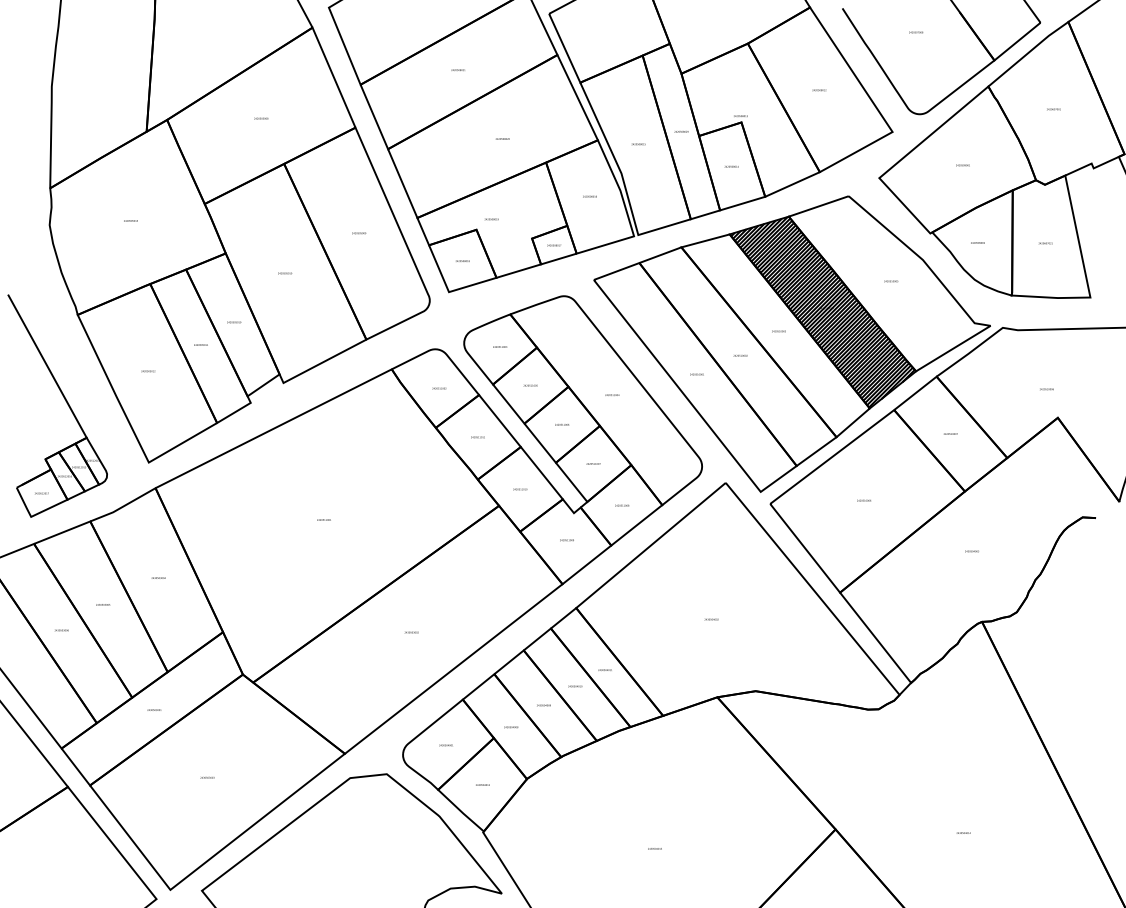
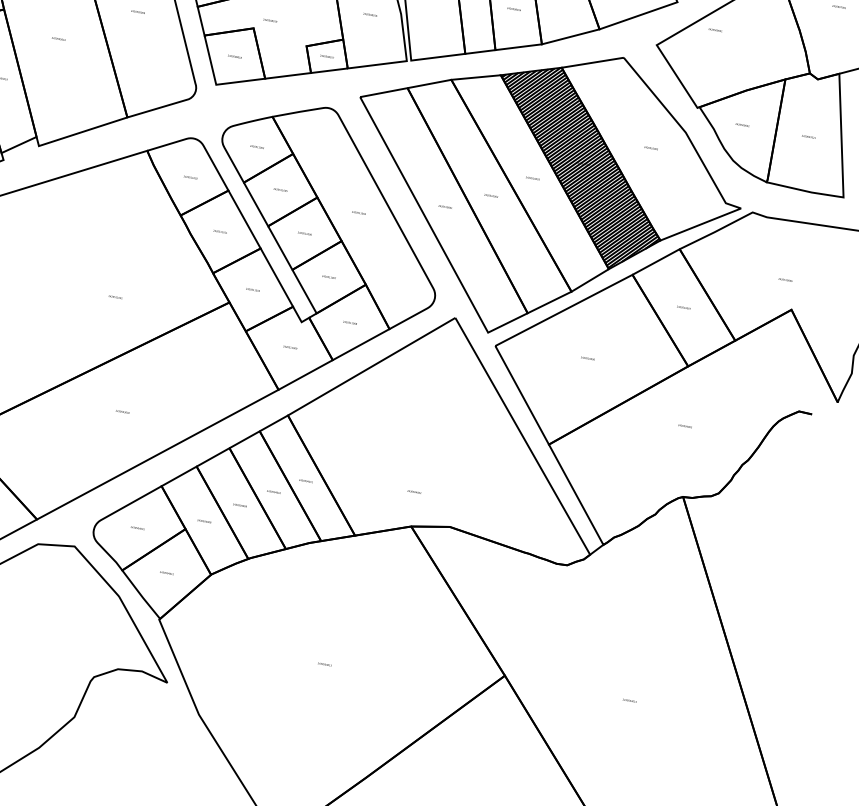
text: (962, 165) -> (714, 30), moved
text: (323, 519) -> (115, 296), moved
text: (711, 619) -> (414, 491), moved

